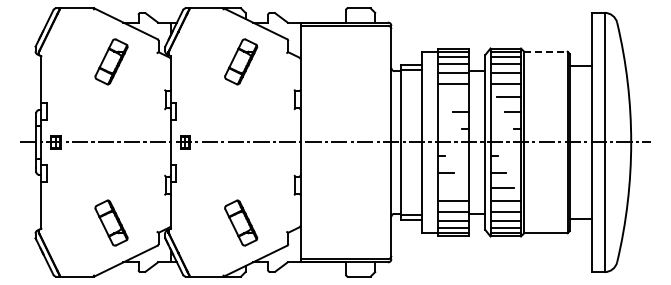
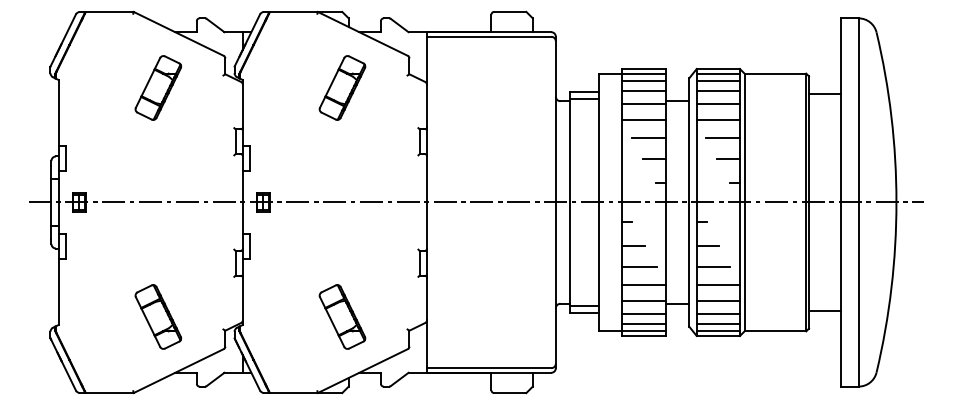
line: (545, 51) -> (774, 73), dashed -> solid
line: (456, 97) -> (648, 138), added
line: (450, 187) -> (639, 266), added

